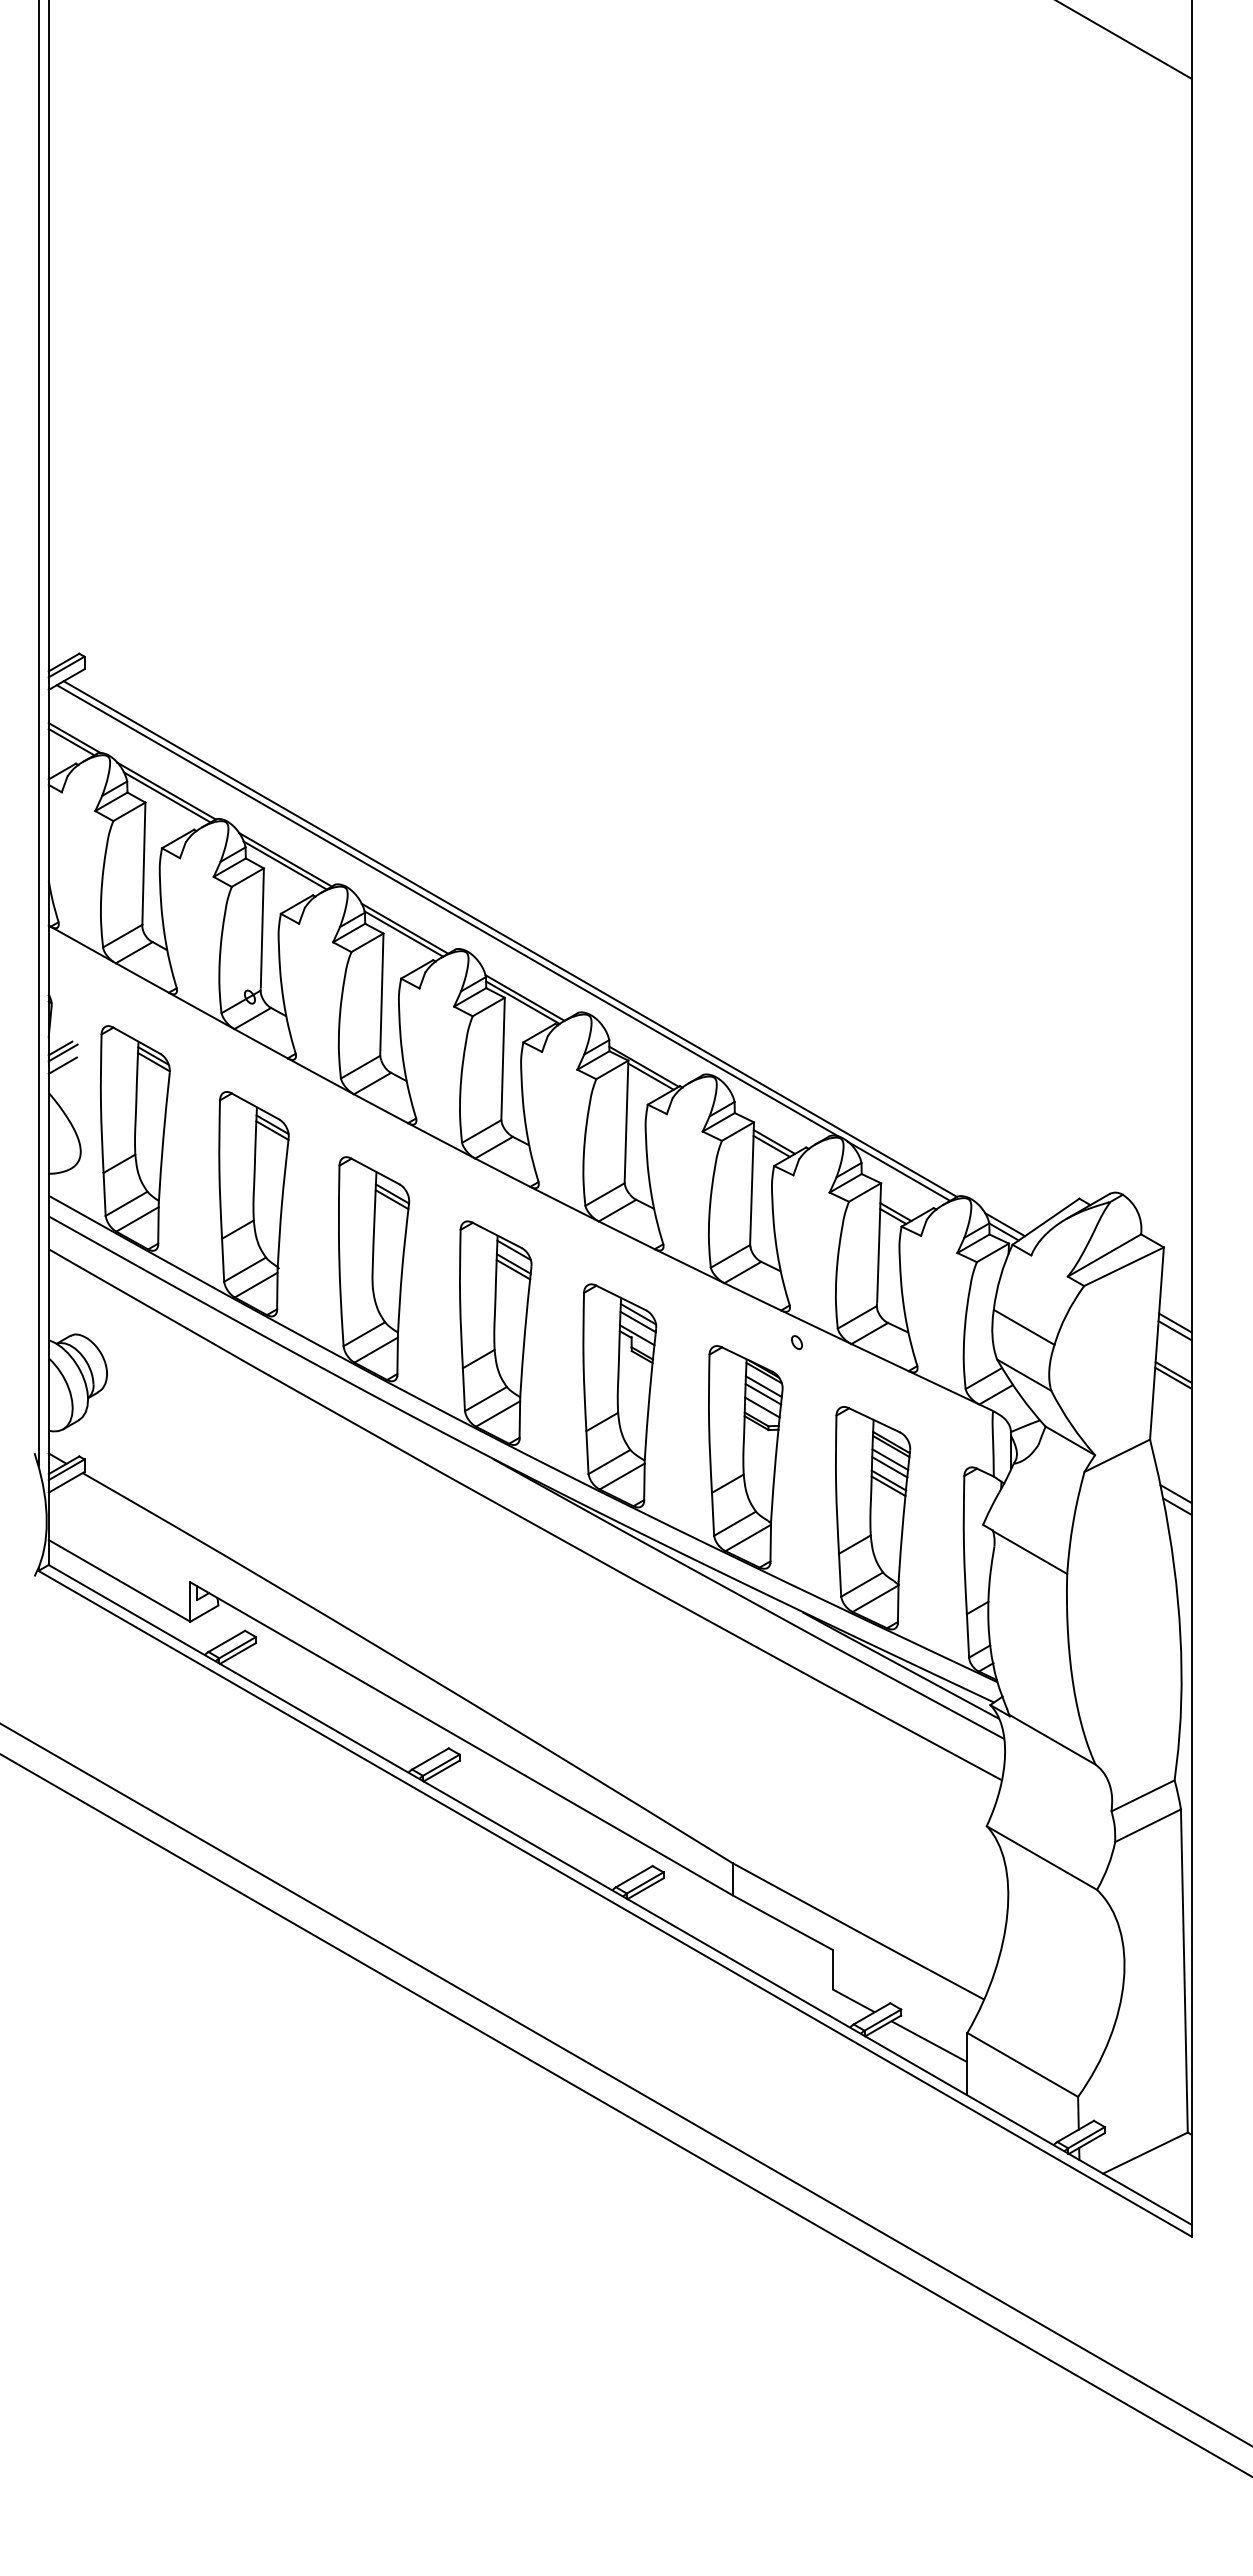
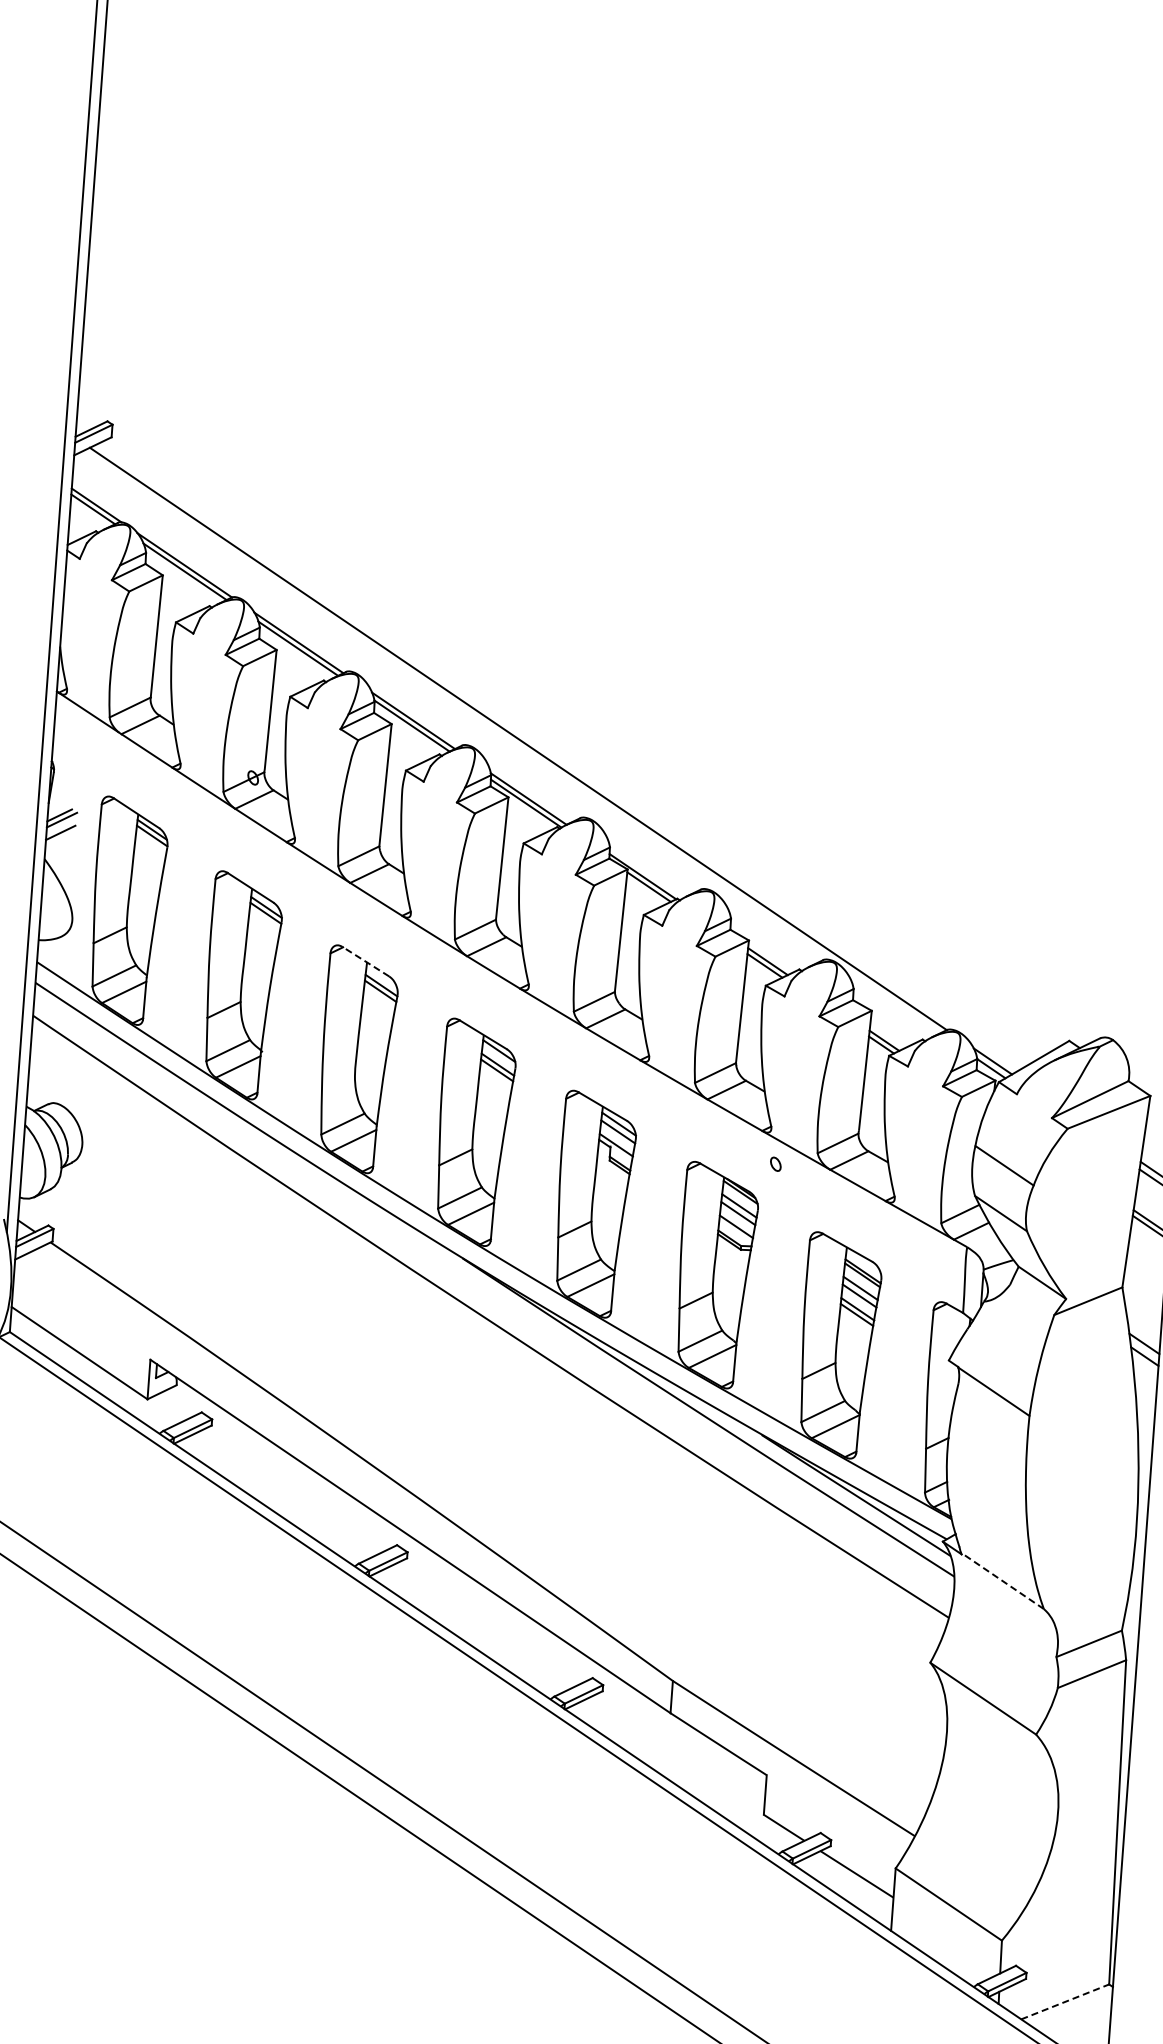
line: (447, 910) -> (457, 705), removed
line: (898, 1170) -> (890, 999), removed
line: (374, 1171) -> (365, 961), solid -> dashed
line: (1051, 1739) -> (1001, 1580), solid -> dashed
line: (1145, 2152) -> (1065, 2001), solid -> dashed

